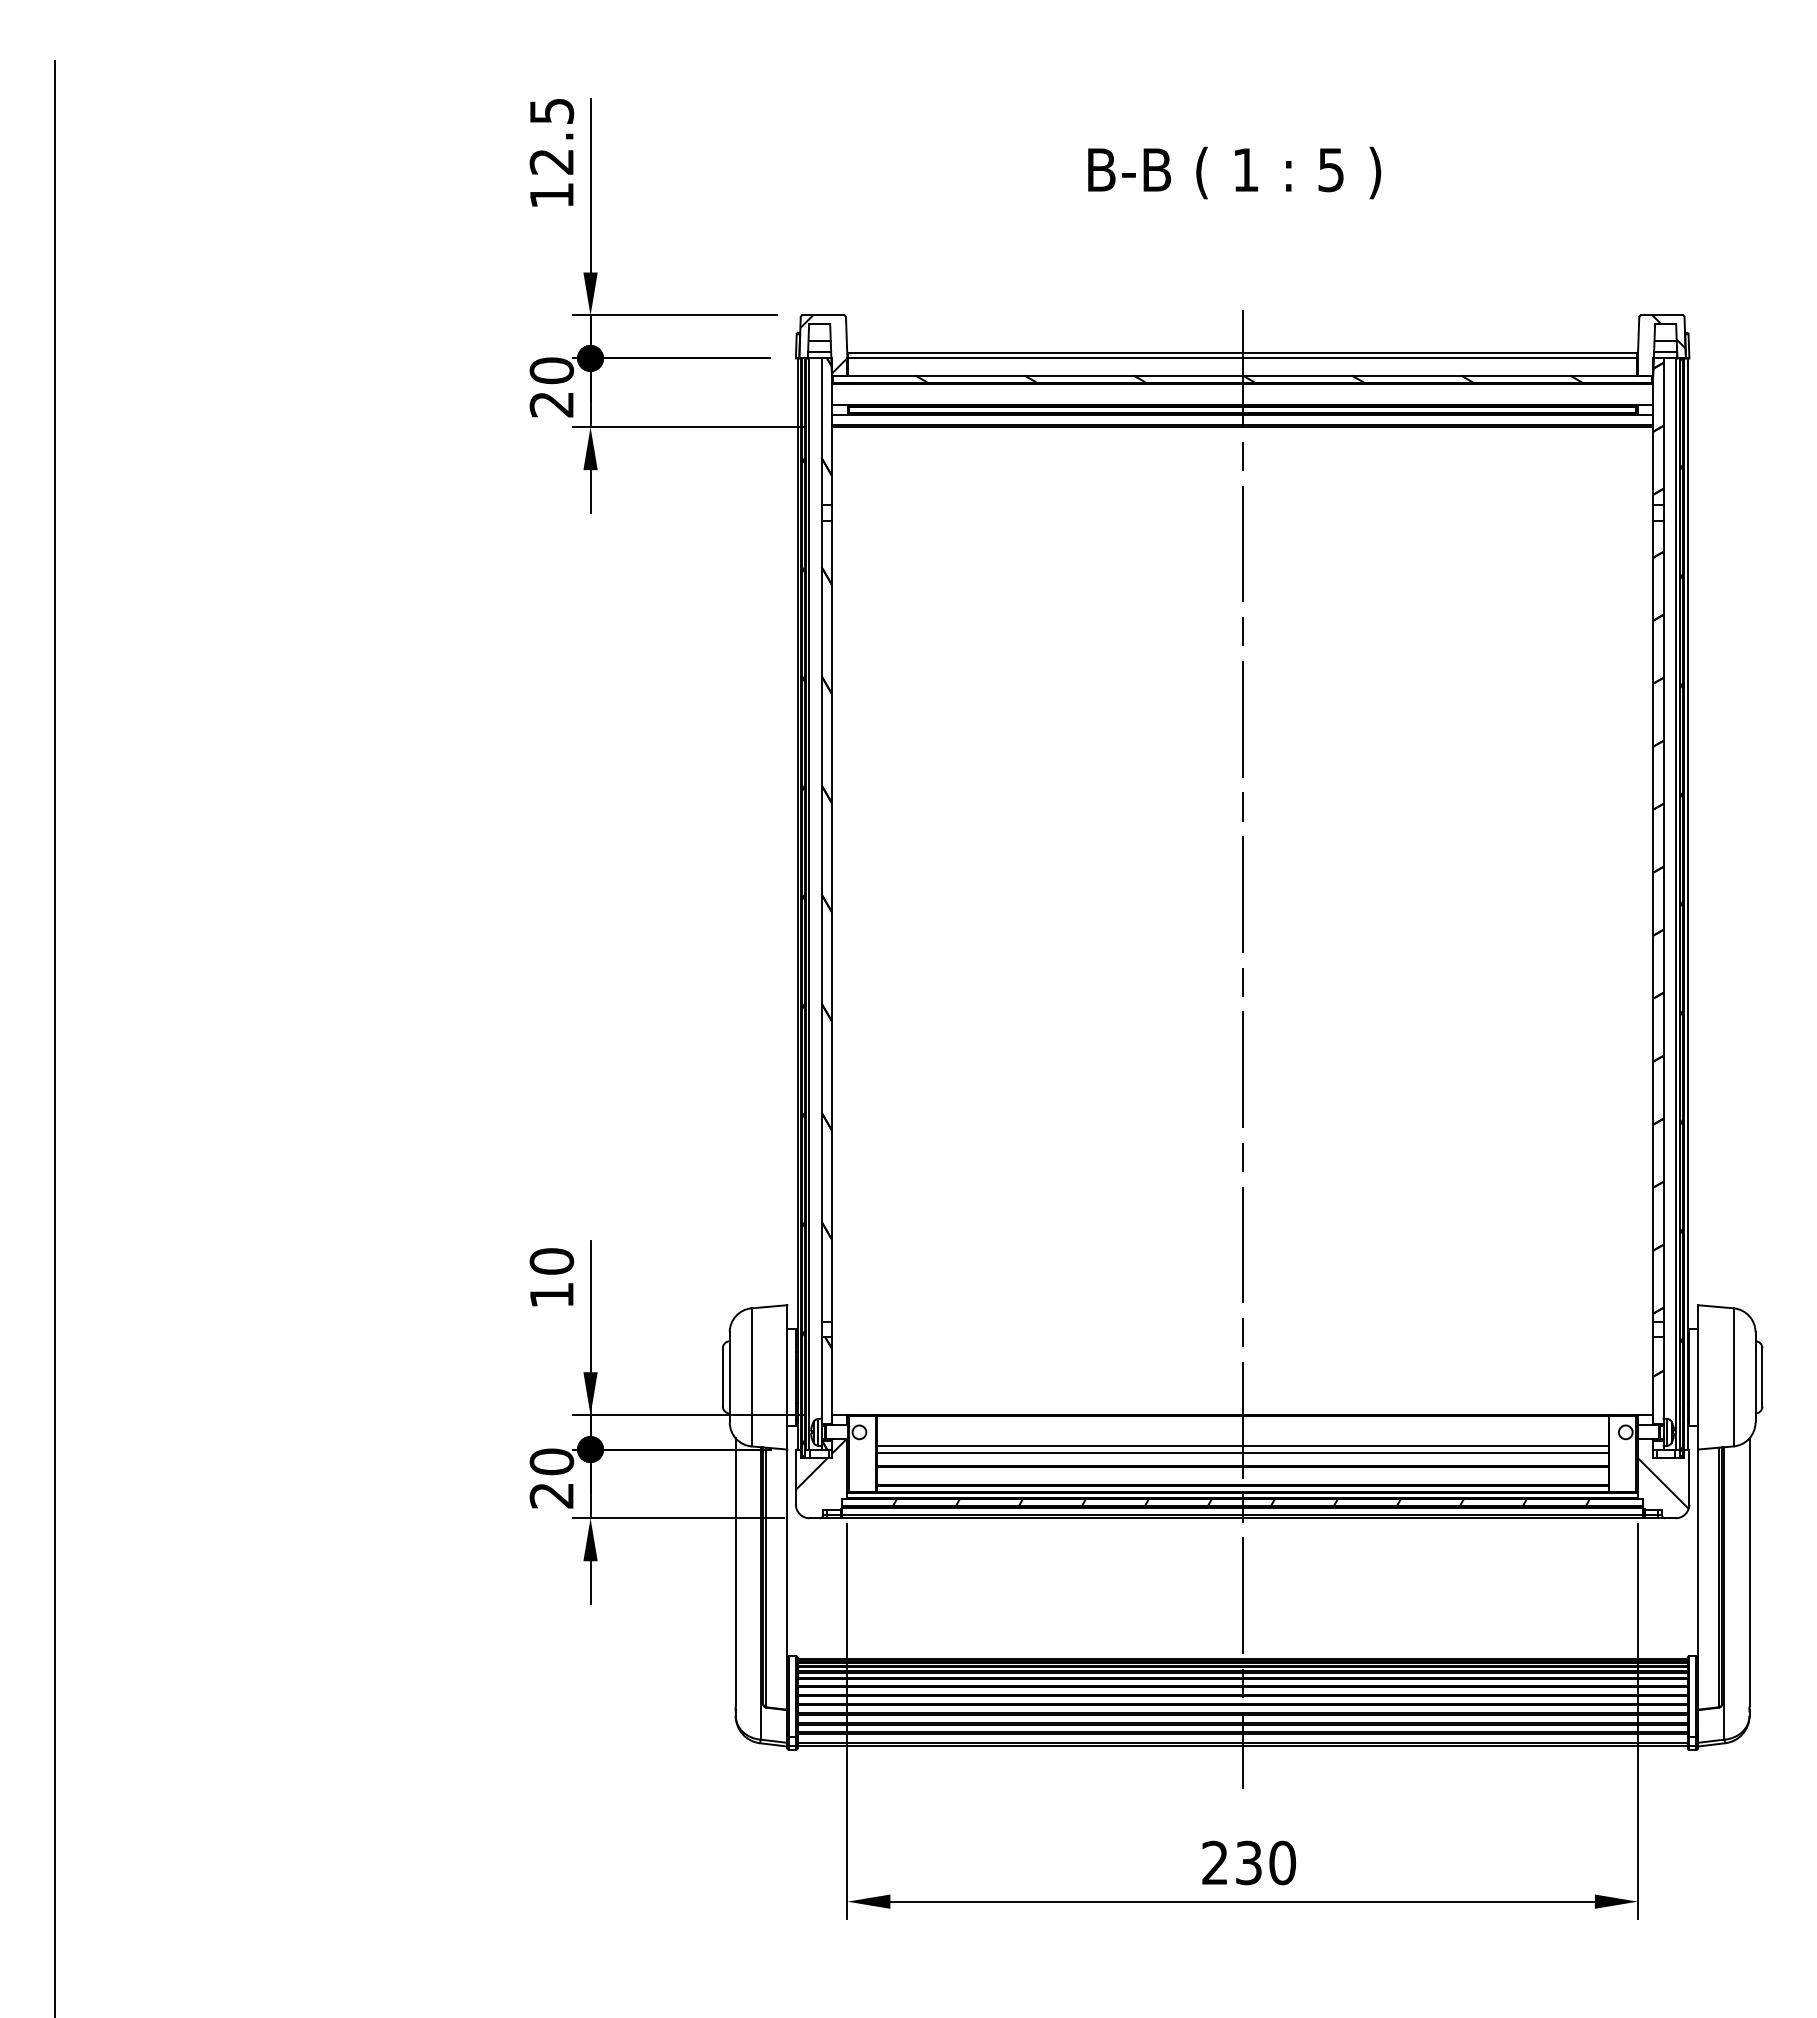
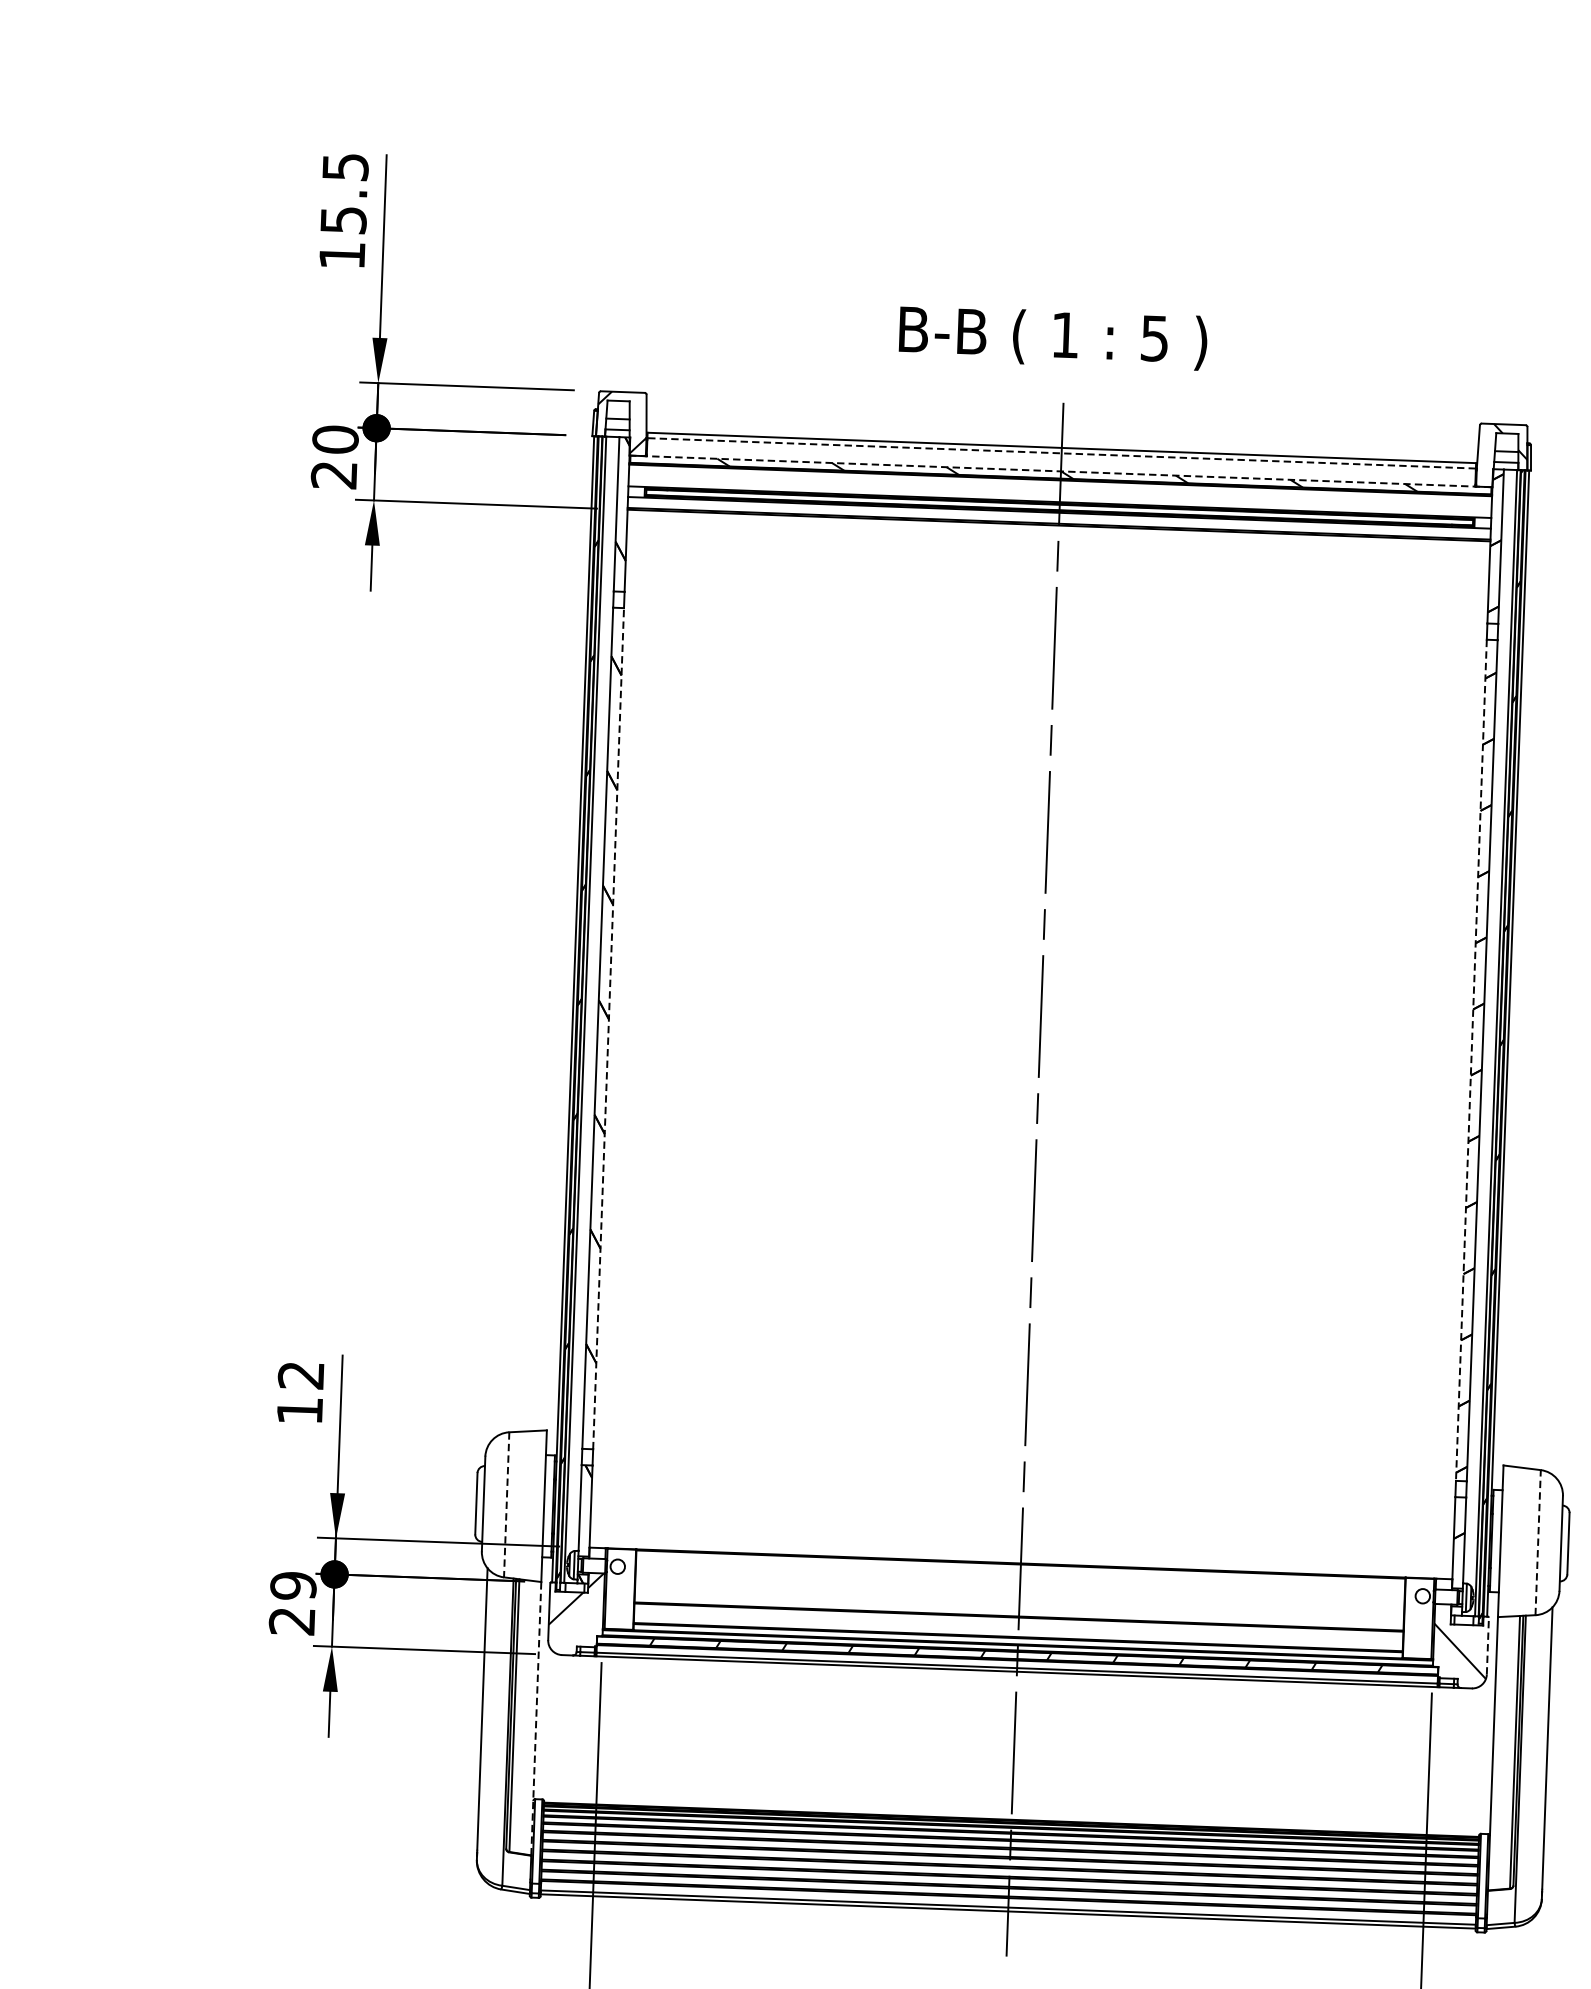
text: (551, 161) -> (343, 219), 12.5 -> 15.5
text: (1234, 172) -> (1053, 337), moved
line: (1242, 358) -> (1061, 453), solid -> dashed
line: (1242, 375) -> (1060, 471), solid -> dashed
line: (831, 920) -> (608, 1027), solid -> dashed
line: (1653, 921) -> (1471, 1060), solid -> dashed
text: (551, 1261) -> (300, 1375), 10 -> 12
line: (1733, 1376) -> (1538, 1541), solid -> dashed
line: (751, 1377) -> (506, 1504), solid -> dashed
line: (1242, 1446) -> (1019, 1596), removed
line: (1242, 1452) -> (1019, 1602), removed
text: (551, 1461) -> (293, 1585), 20 -> 29
line: (1689, 1476) -> (1488, 1645), solid -> dashed
line: (787, 1579) -> (536, 1718), solid -> dashed

